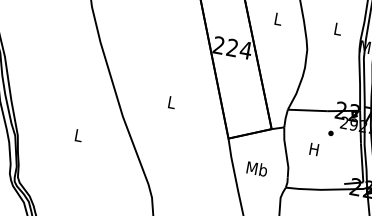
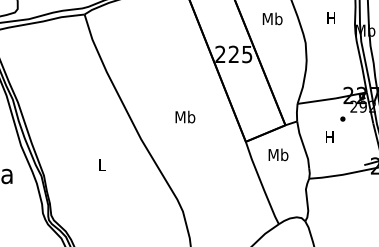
text: (278, 18) -> (272, 18), L -> Mb
text: (337, 28) -> (330, 17), L -> H
text: (245, 50) -> (246, 54), 224 -> 225
text: (172, 101) -> (185, 116), L -> Mb
text: (257, 168) -> (278, 154), moved

